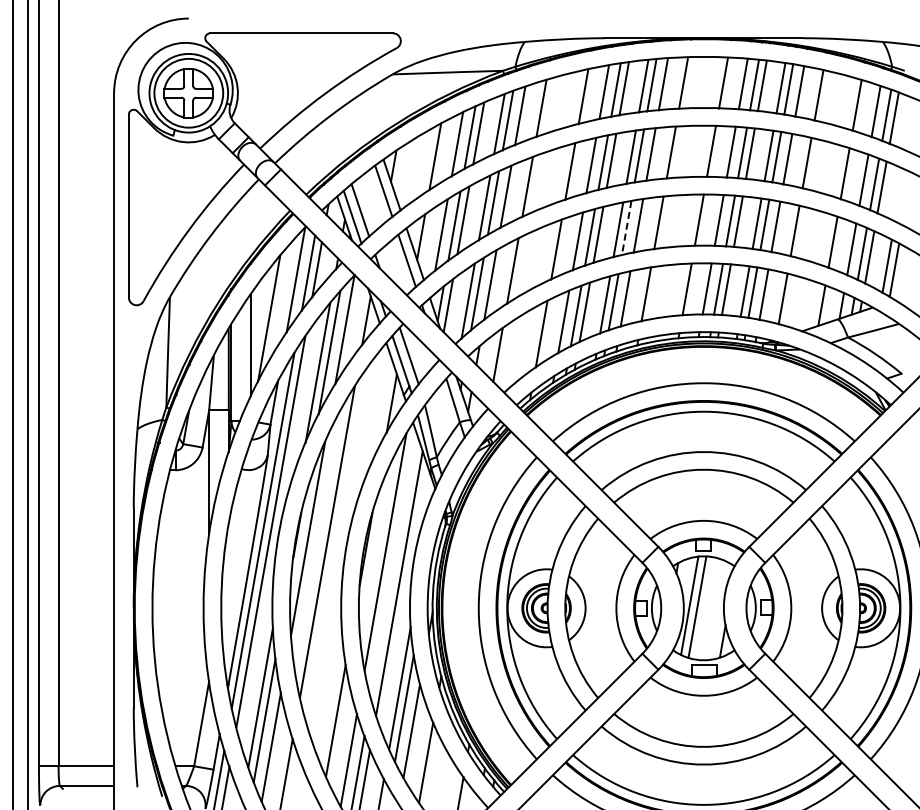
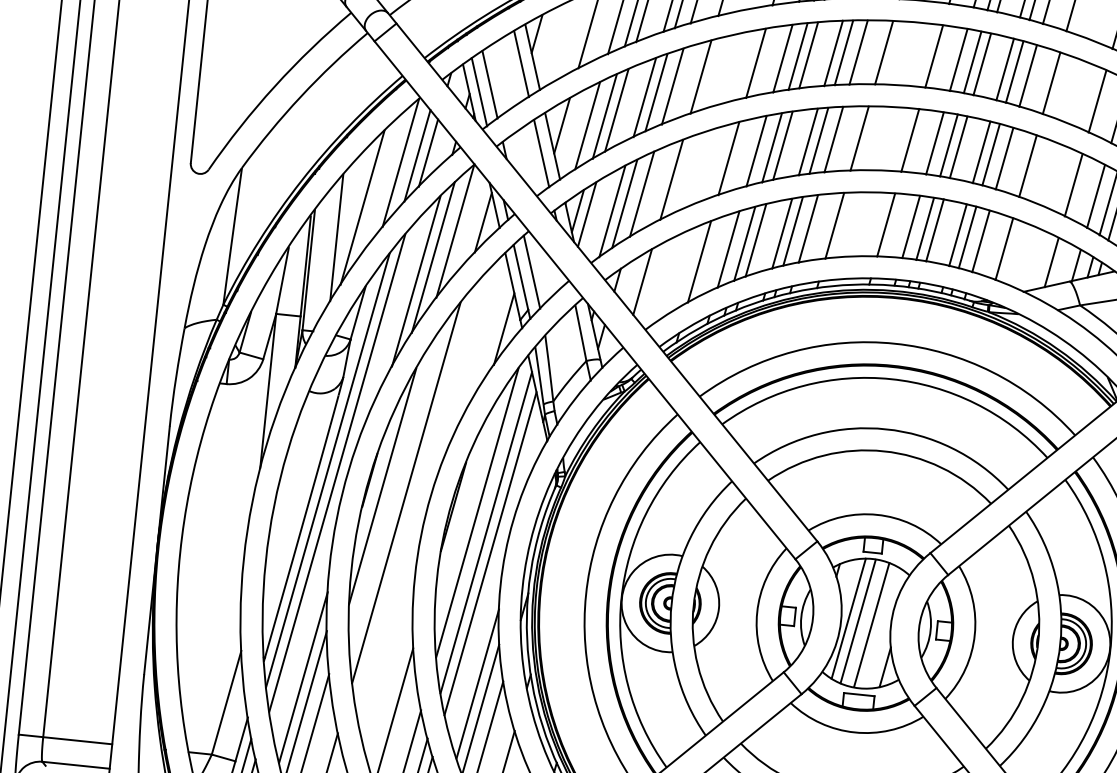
line: (626, 228) -> (818, 141), dashed -> solid
line: (394, 566) -> (486, 531), added
line: (708, 608) -> (871, 624), added

